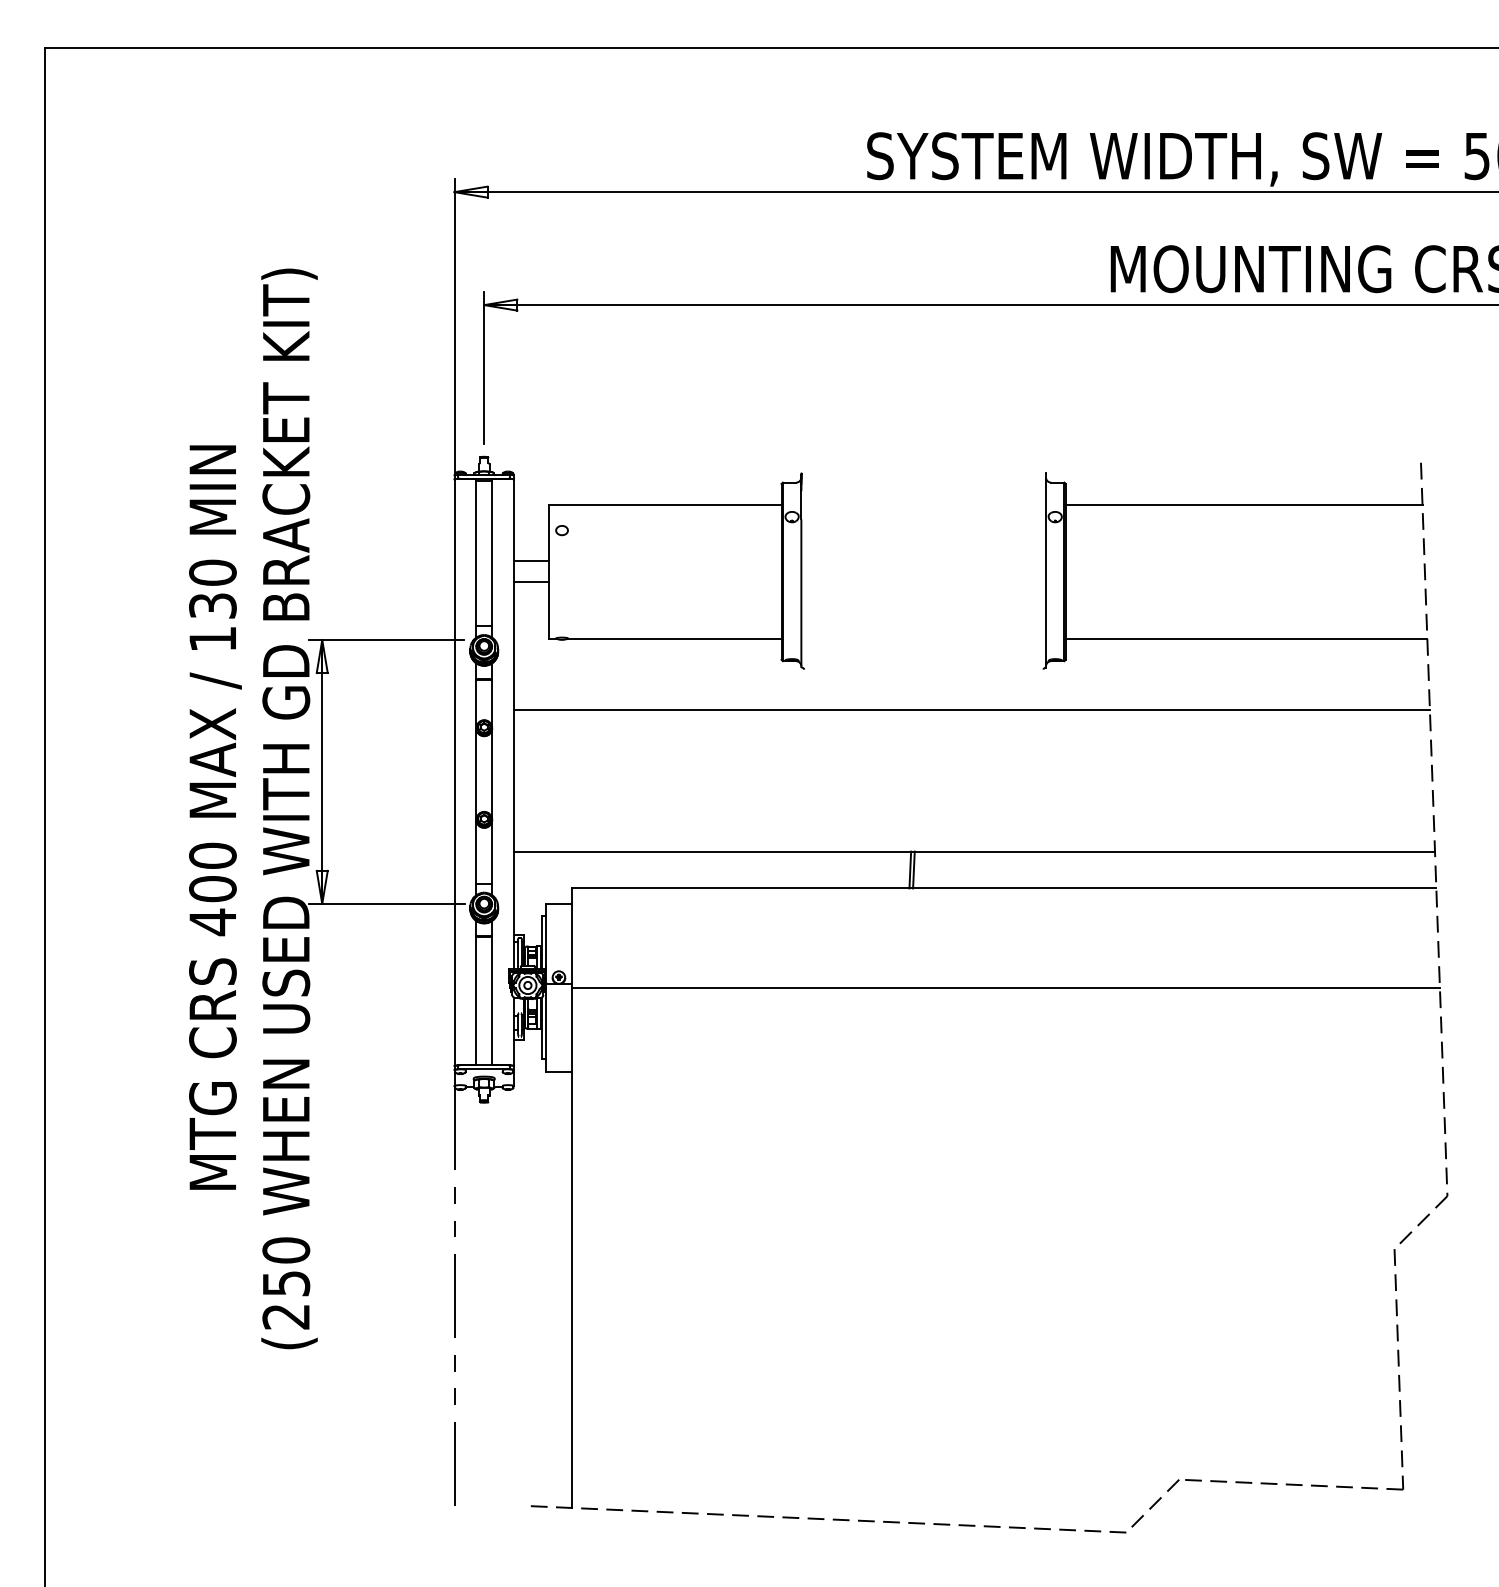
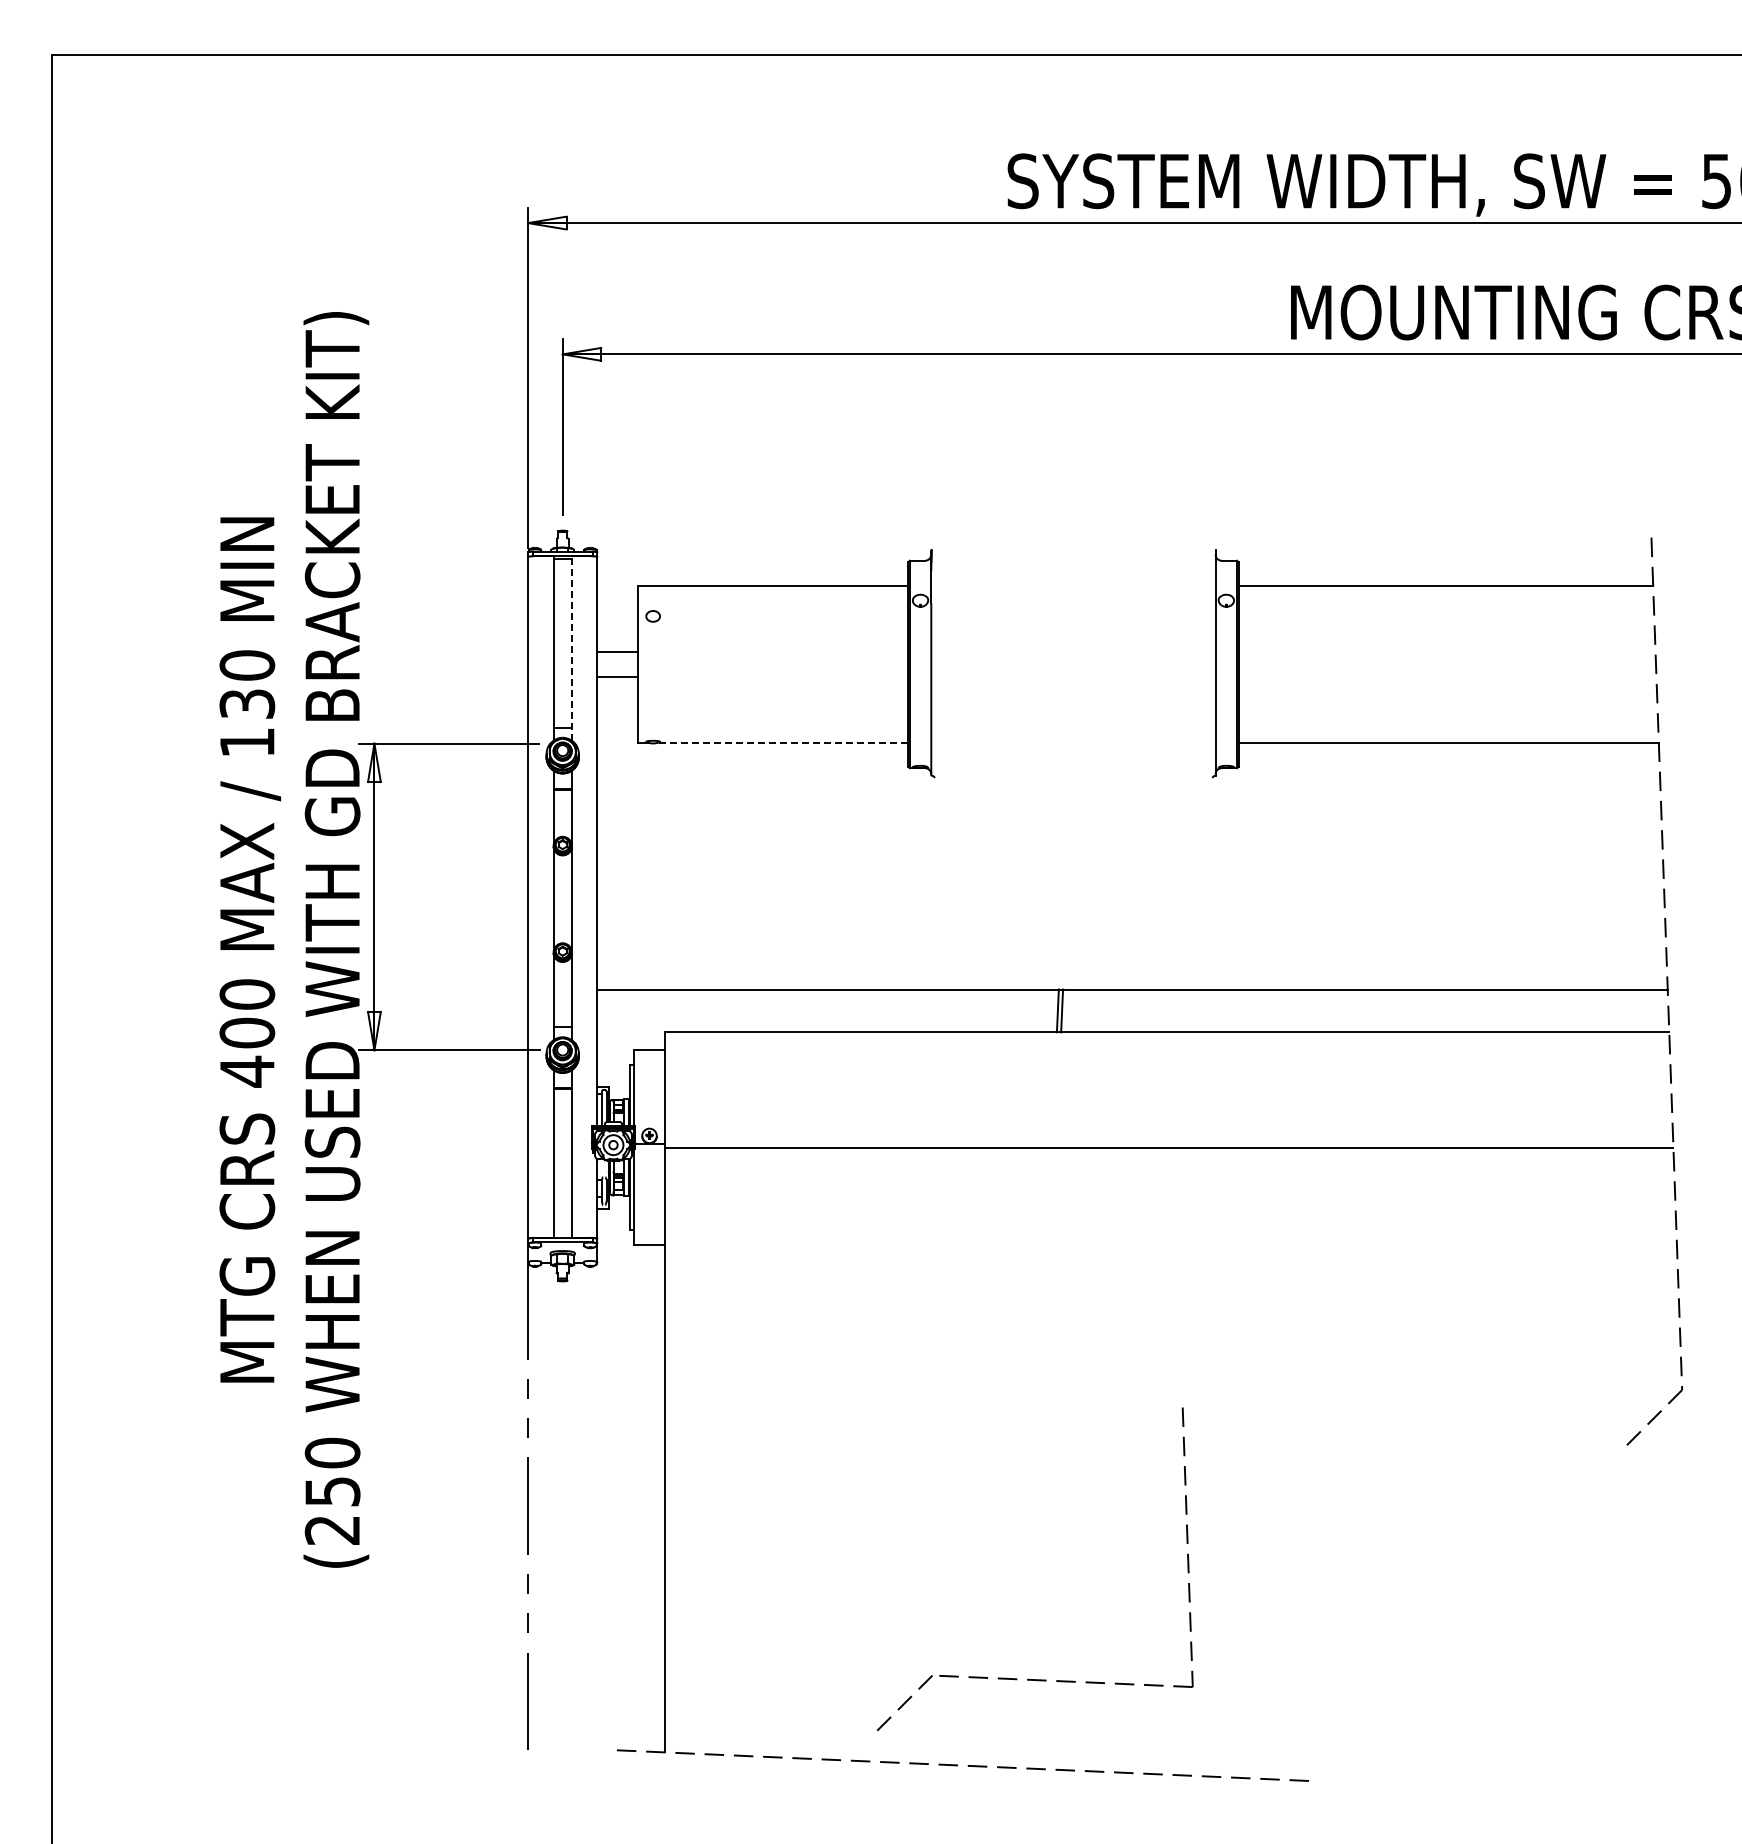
line: (491, 557) -> (571, 647), solid -> dashed
line: (674, 639) -> (783, 742), solid -> dashed
line: (971, 709) -> (1129, 824), removed
part: (1262, 1482) -> (1029, 1678), moved

